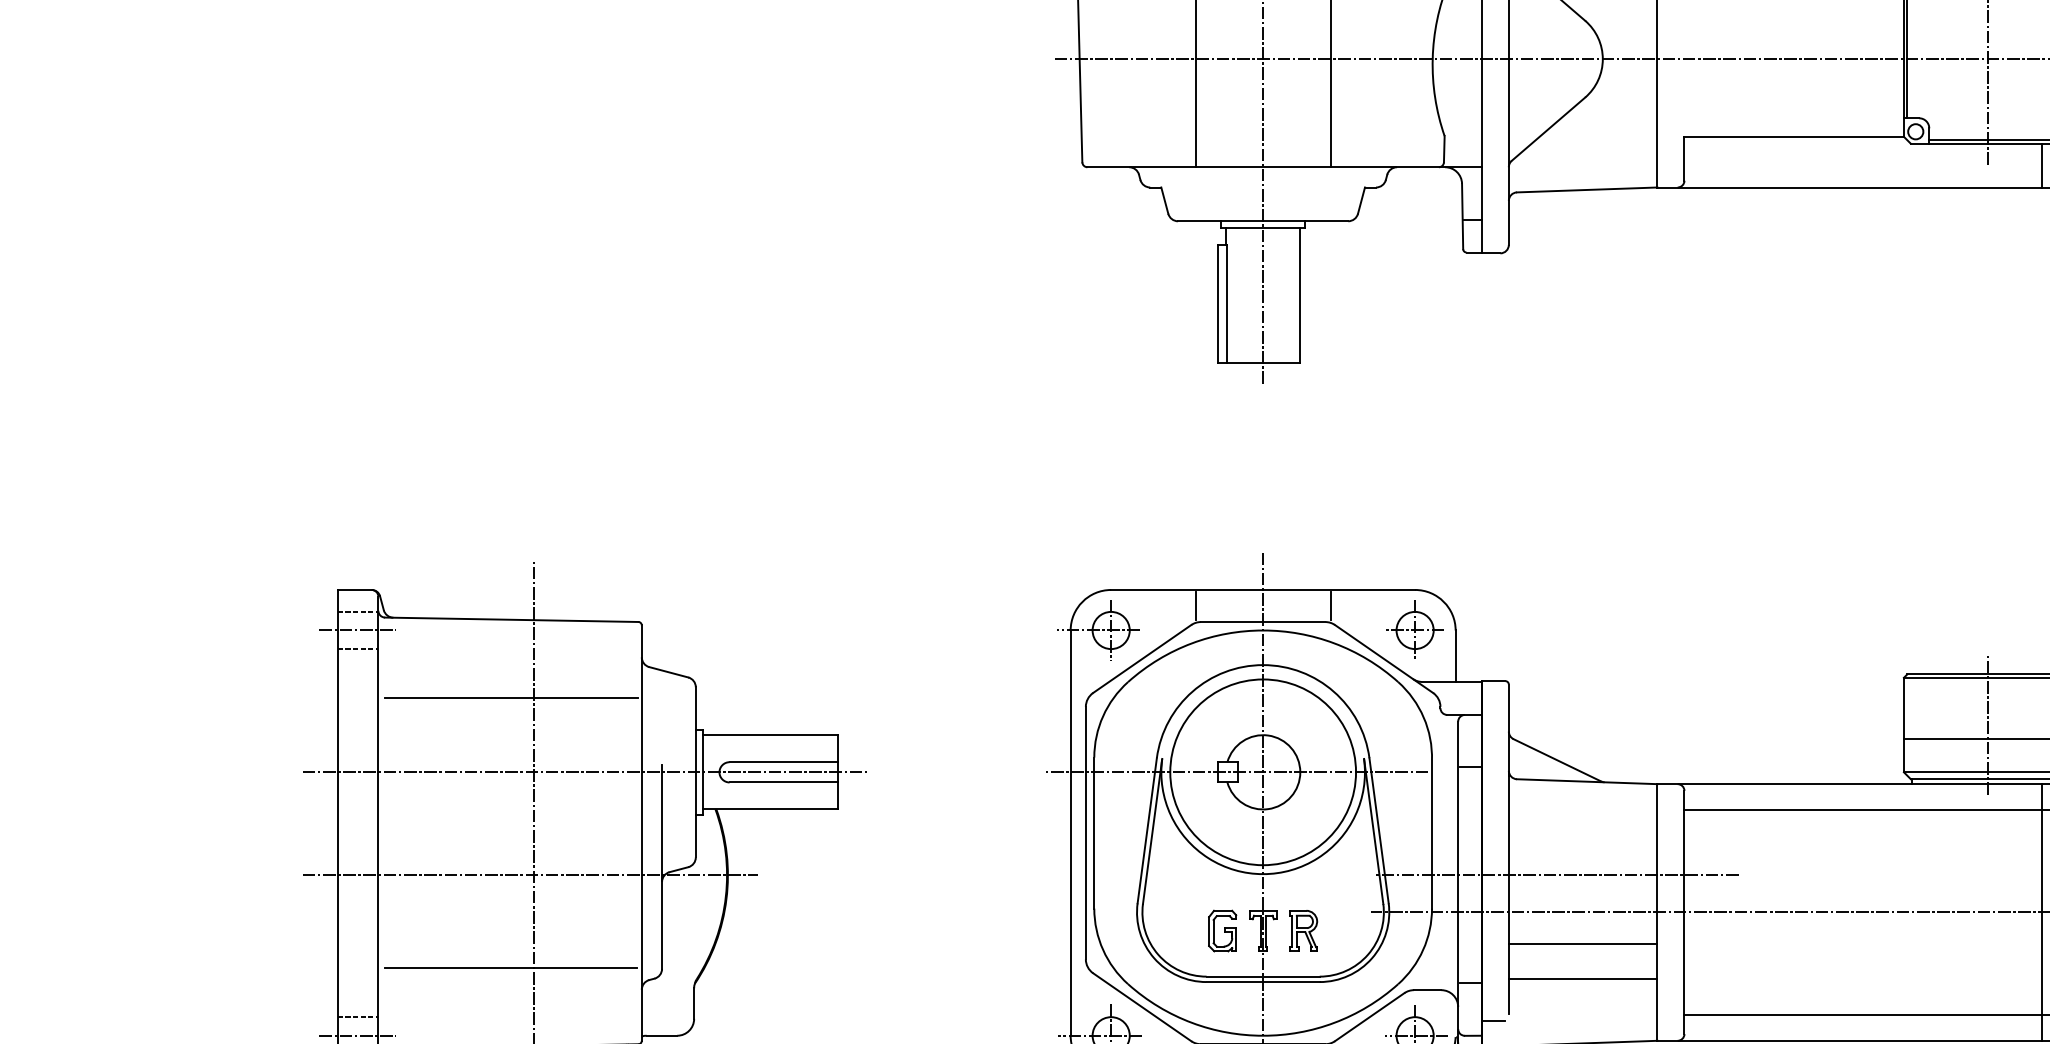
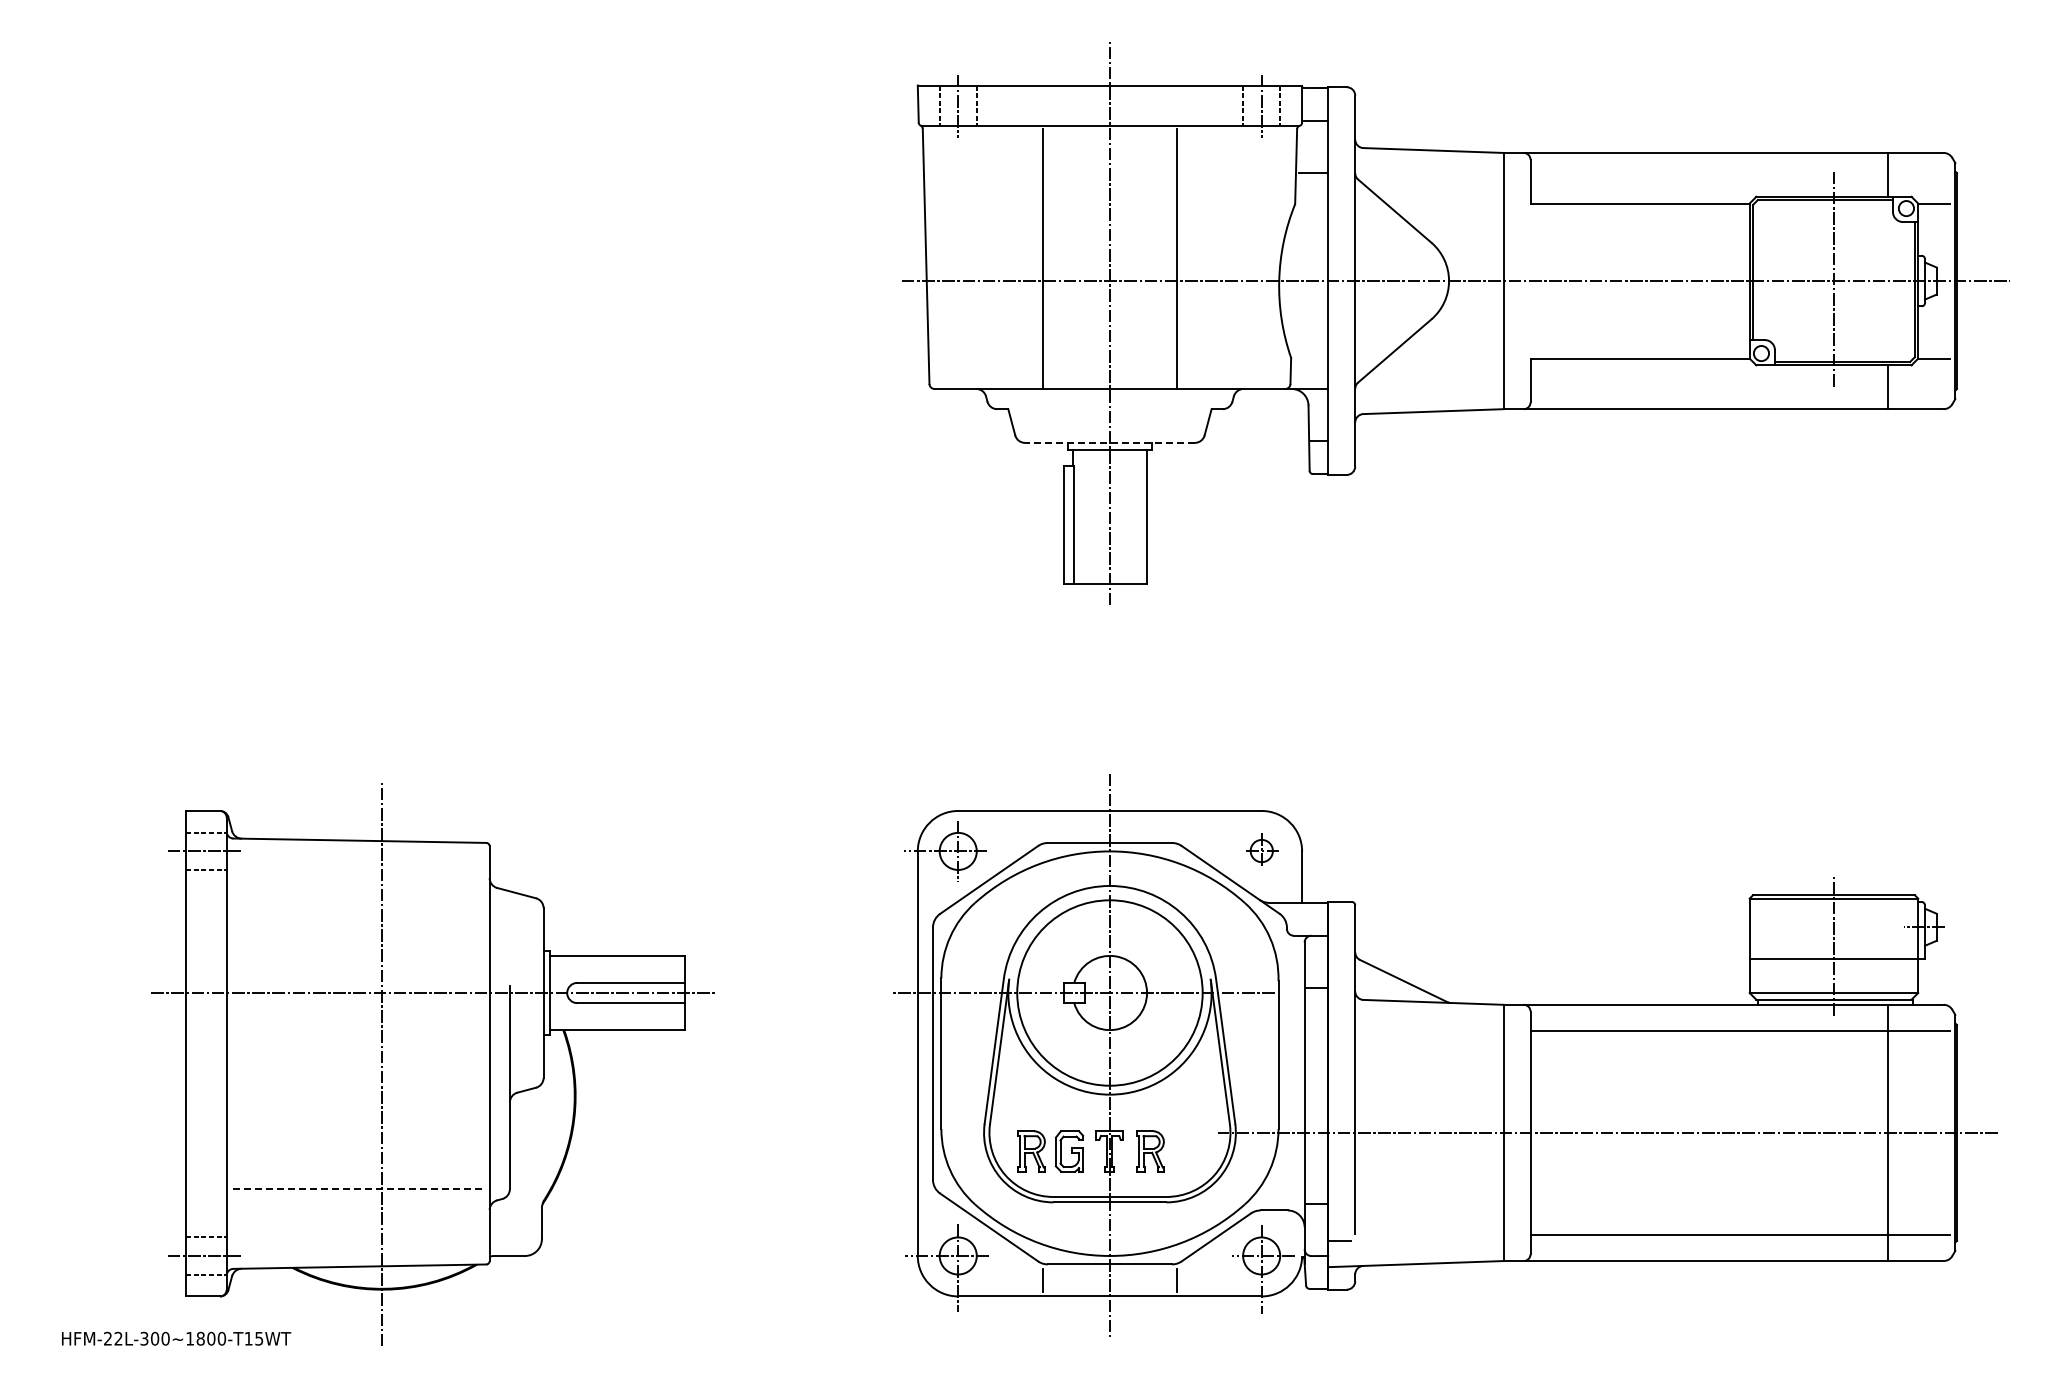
line: (1262, 220) -> (1109, 442), solid -> dashed
line: (1195, 606) -> (1042, 827), removed
line: (1330, 606) -> (1177, 827), removed
part: (1414, 629) -> (1261, 850), size x0.6
line: (511, 697) -> (359, 918), removed
line: (530, 874) -> (378, 1095), removed
line: (1556, 874) -> (1402, 1095), removed
part: (1184, 931) -> (1031, 1151), added
line: (1583, 944) -> (1429, 1164), removed
line: (511, 968) -> (359, 1188), solid -> dashed
line: (1583, 979) -> (1429, 1199), removed

